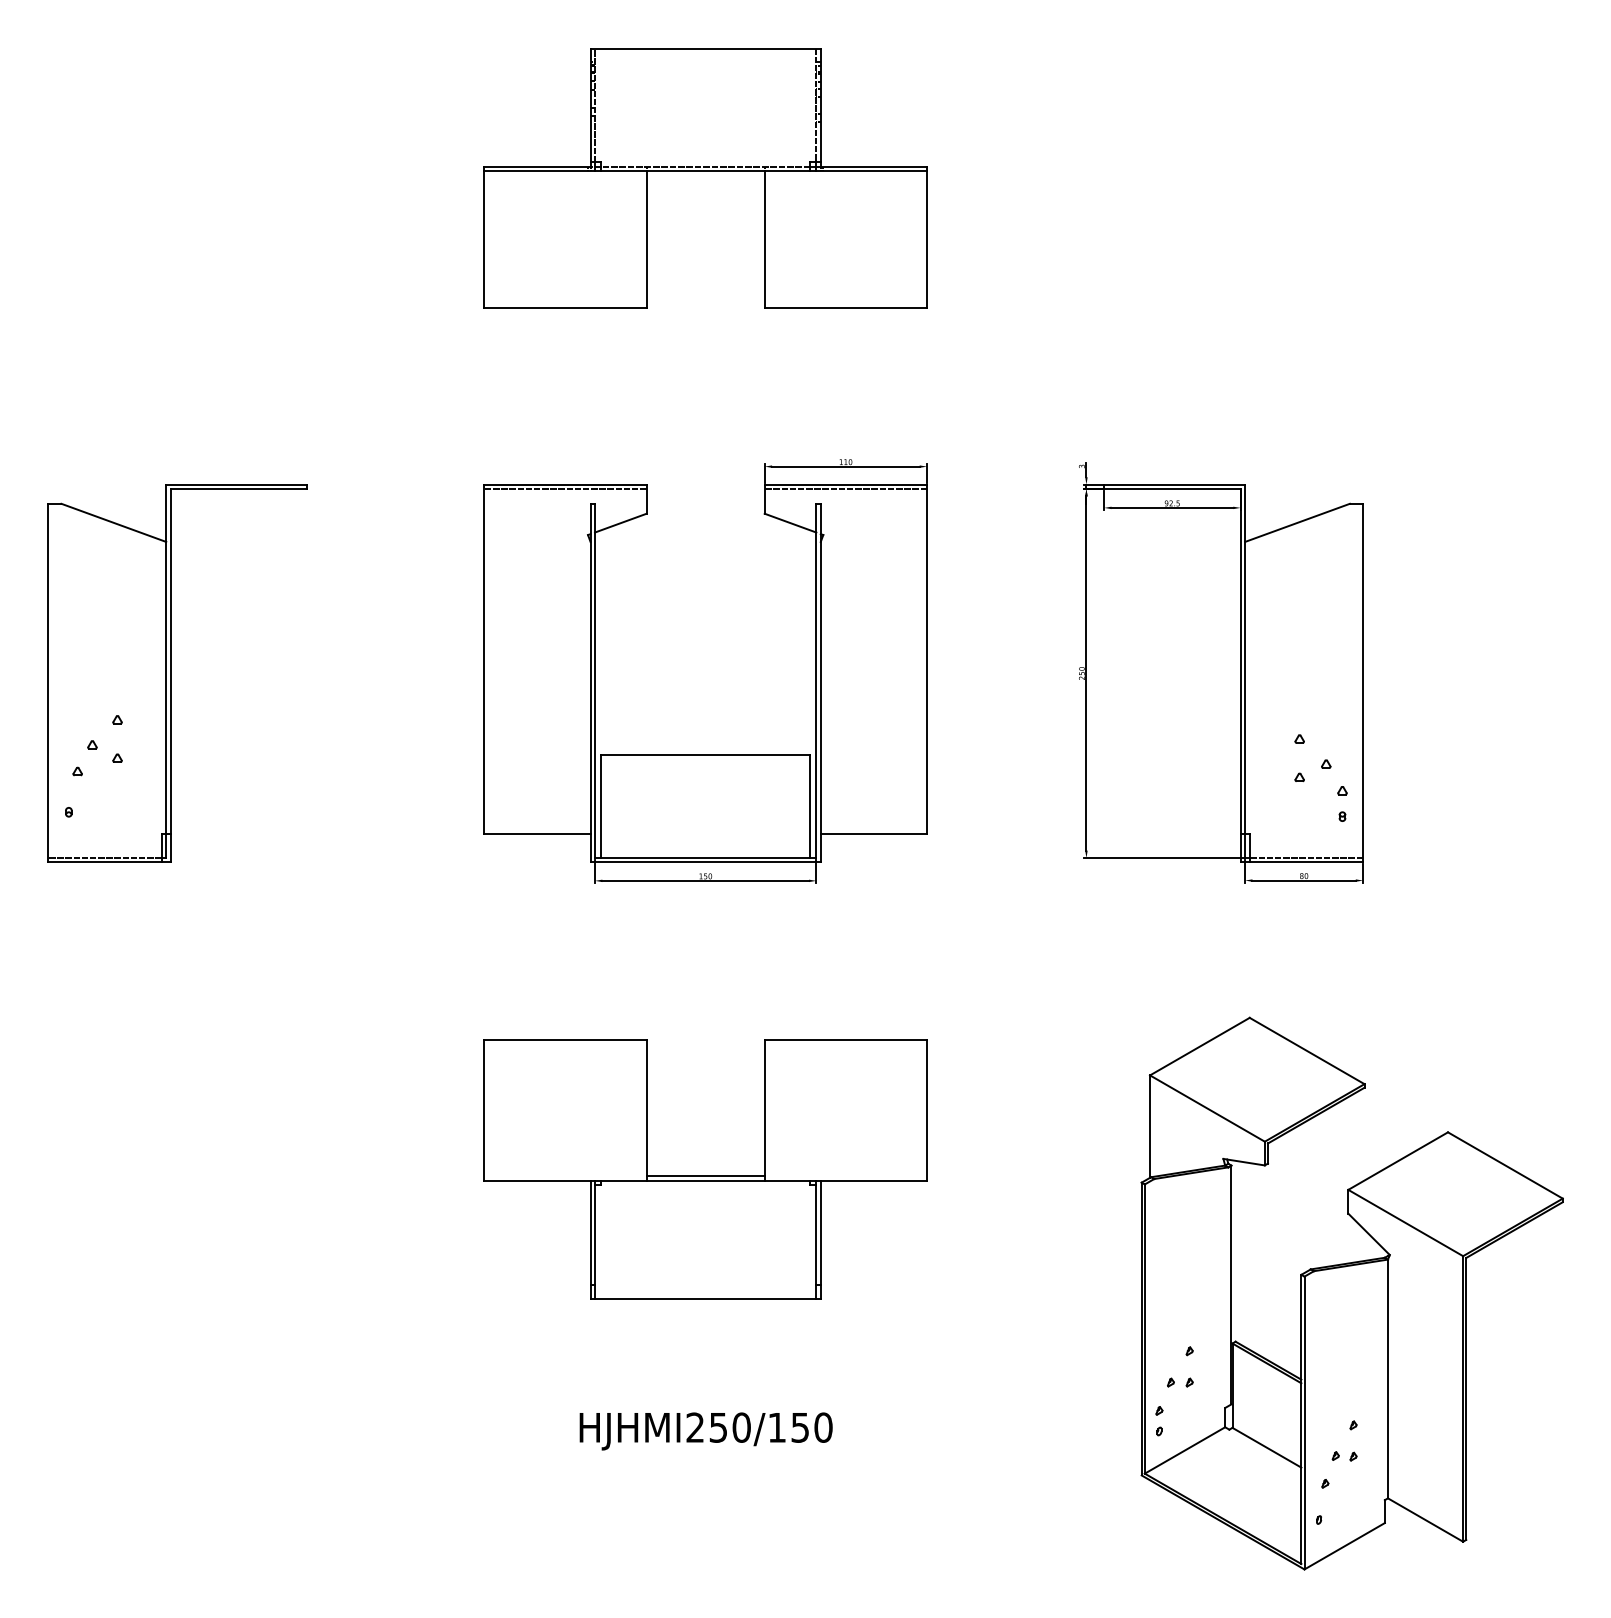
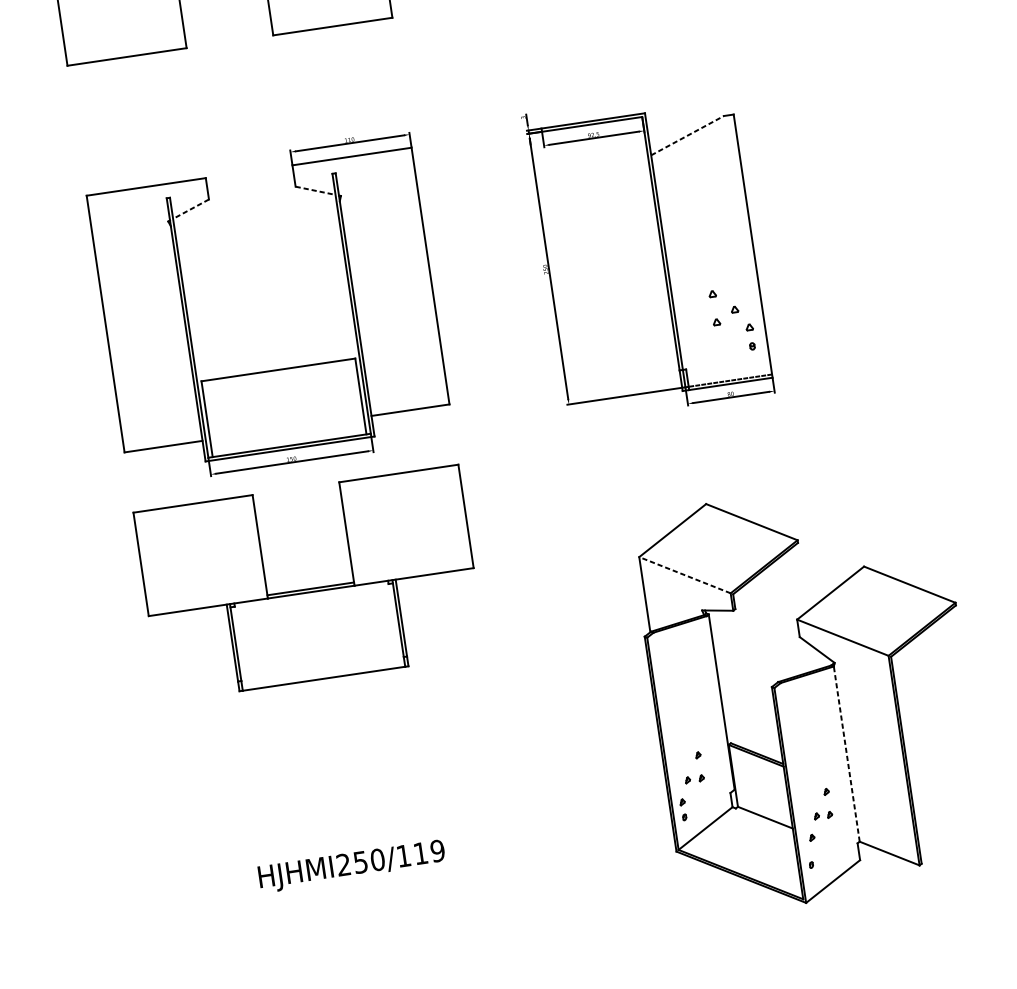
line: (565, 489) -> (146, 190), removed
line: (845, 489) -> (352, 160), removed
line: (1297, 522) -> (687, 135), solid -> dashed
line: (620, 523) -> (190, 209), solid -> dashed
line: (791, 523) -> (316, 190), solid -> dashed
line: (1207, 1108) -> (685, 575), solid -> dashed
part: (705, 1169) -> (309, 584), moved
line: (1388, 1378) -> (847, 753), solid -> dashed
text: (811, 1427) -> (428, 852), HJHMI250/150 -> HJHMI250/119

